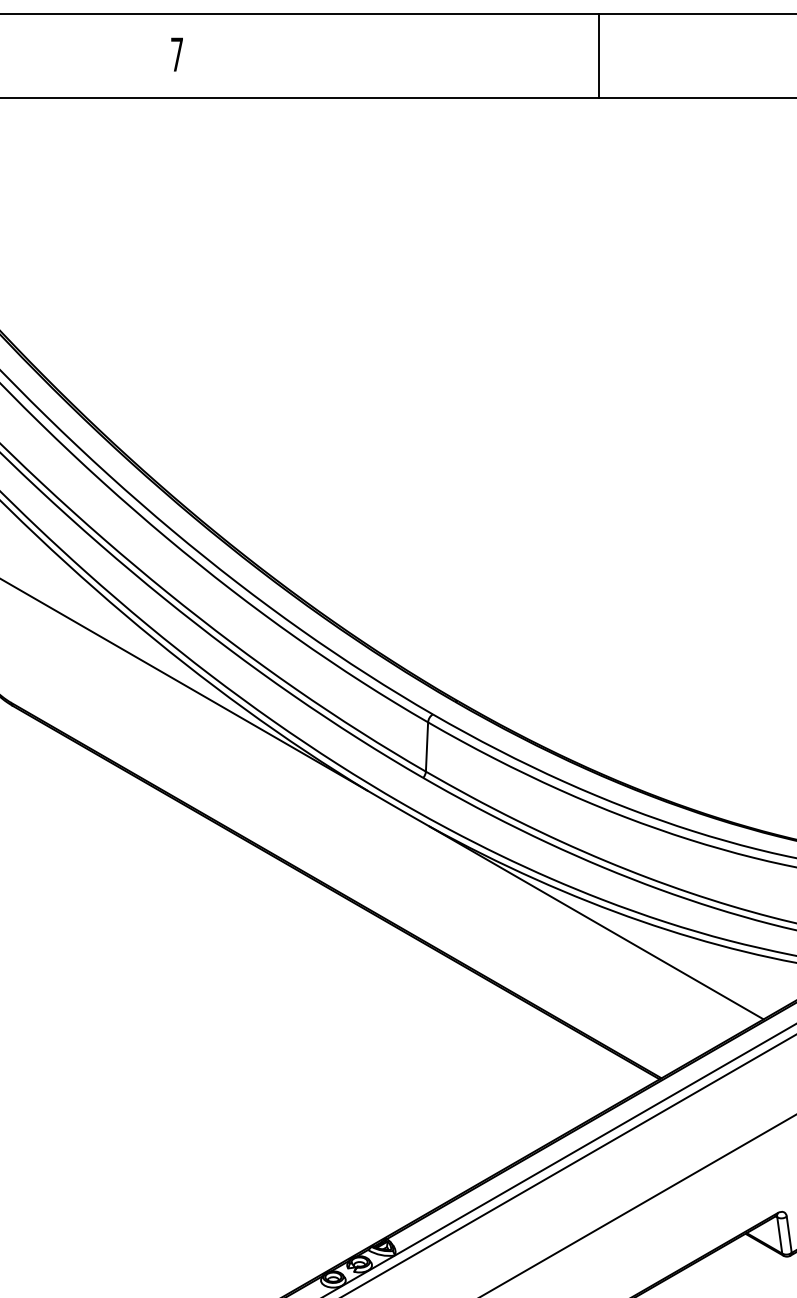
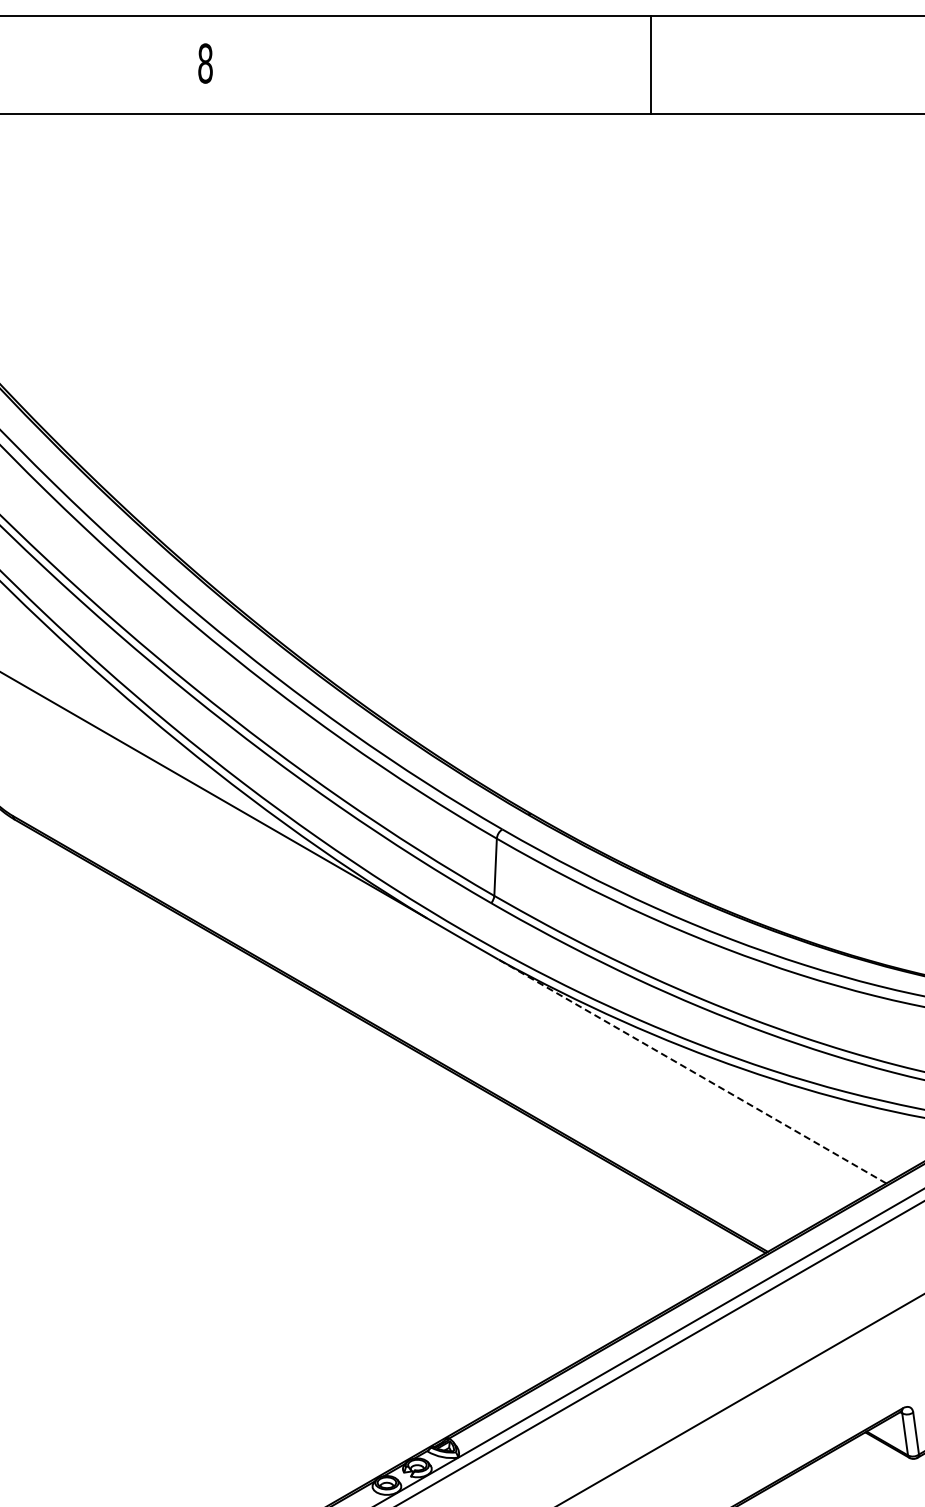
text: (177, 54) -> (205, 63), 7 -> 8
line: (598, 56) -> (650, 65), moved
line: (596, 922) -> (692, 1071), solid -> dashed

